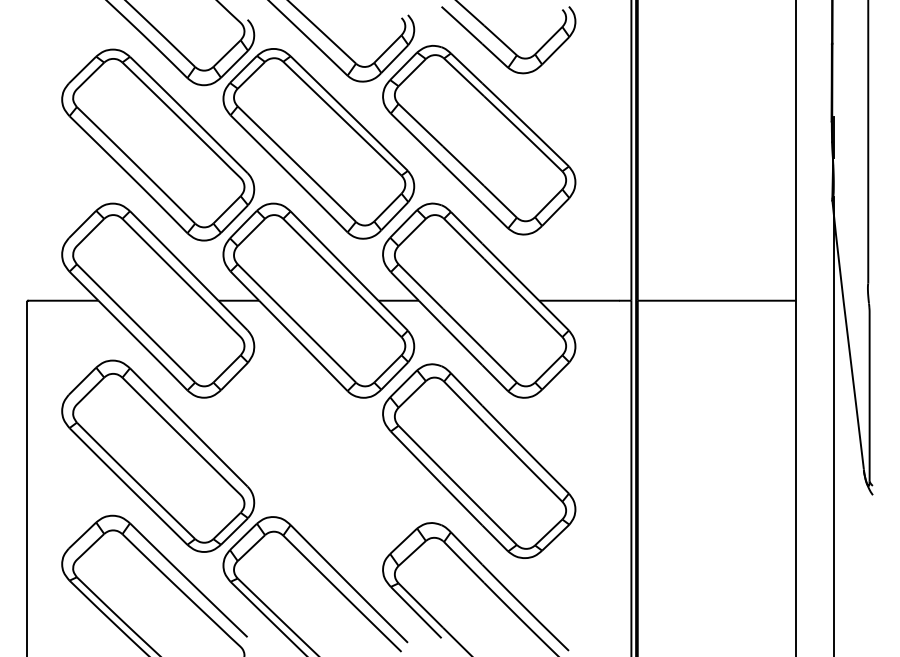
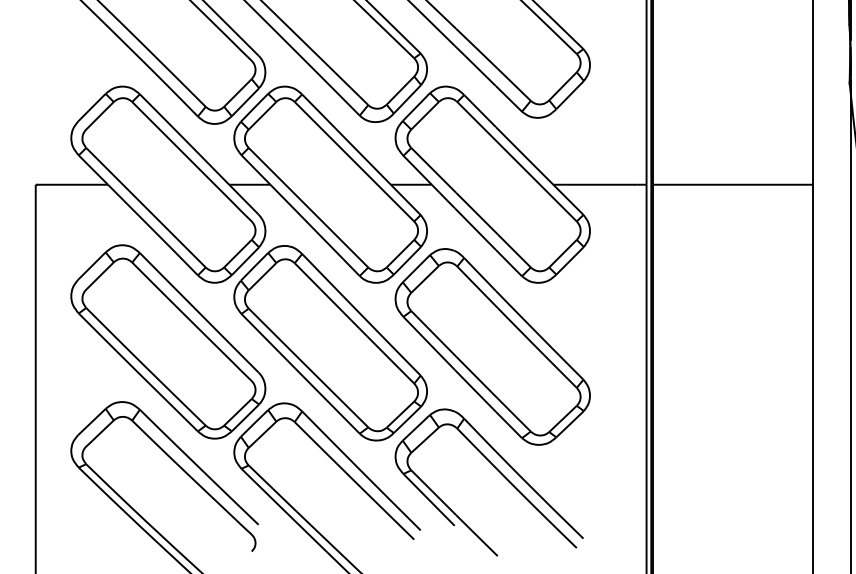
part: (318, 457) -> (330, 343), added

